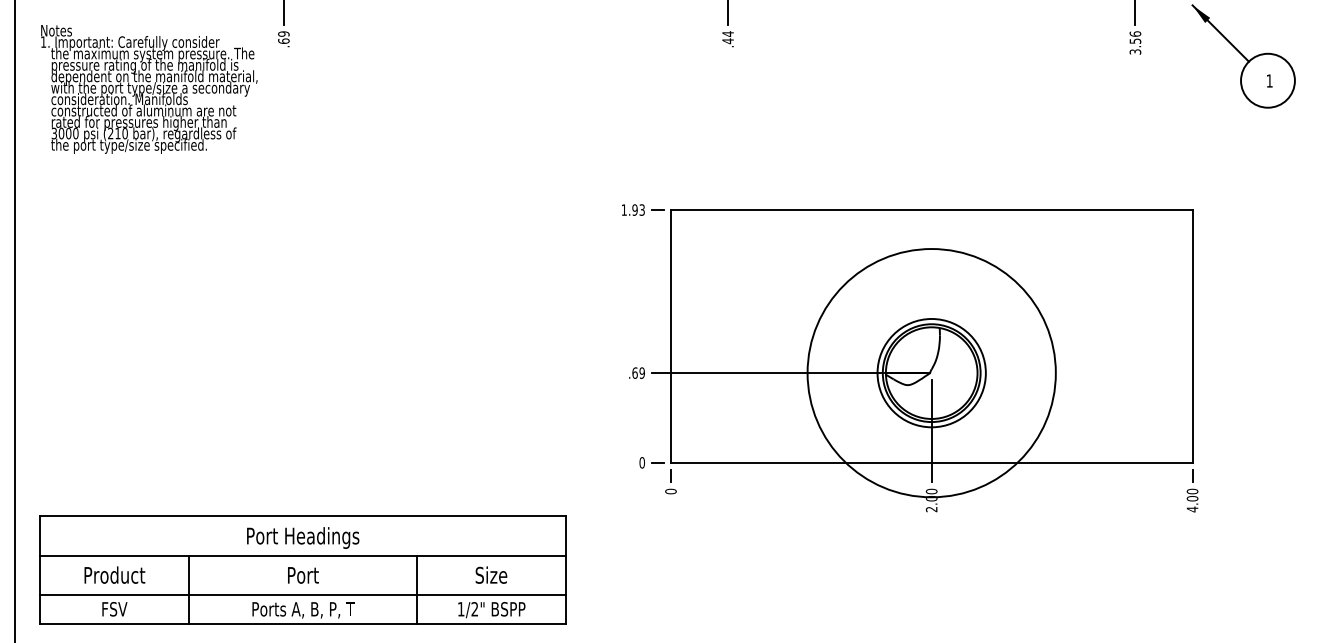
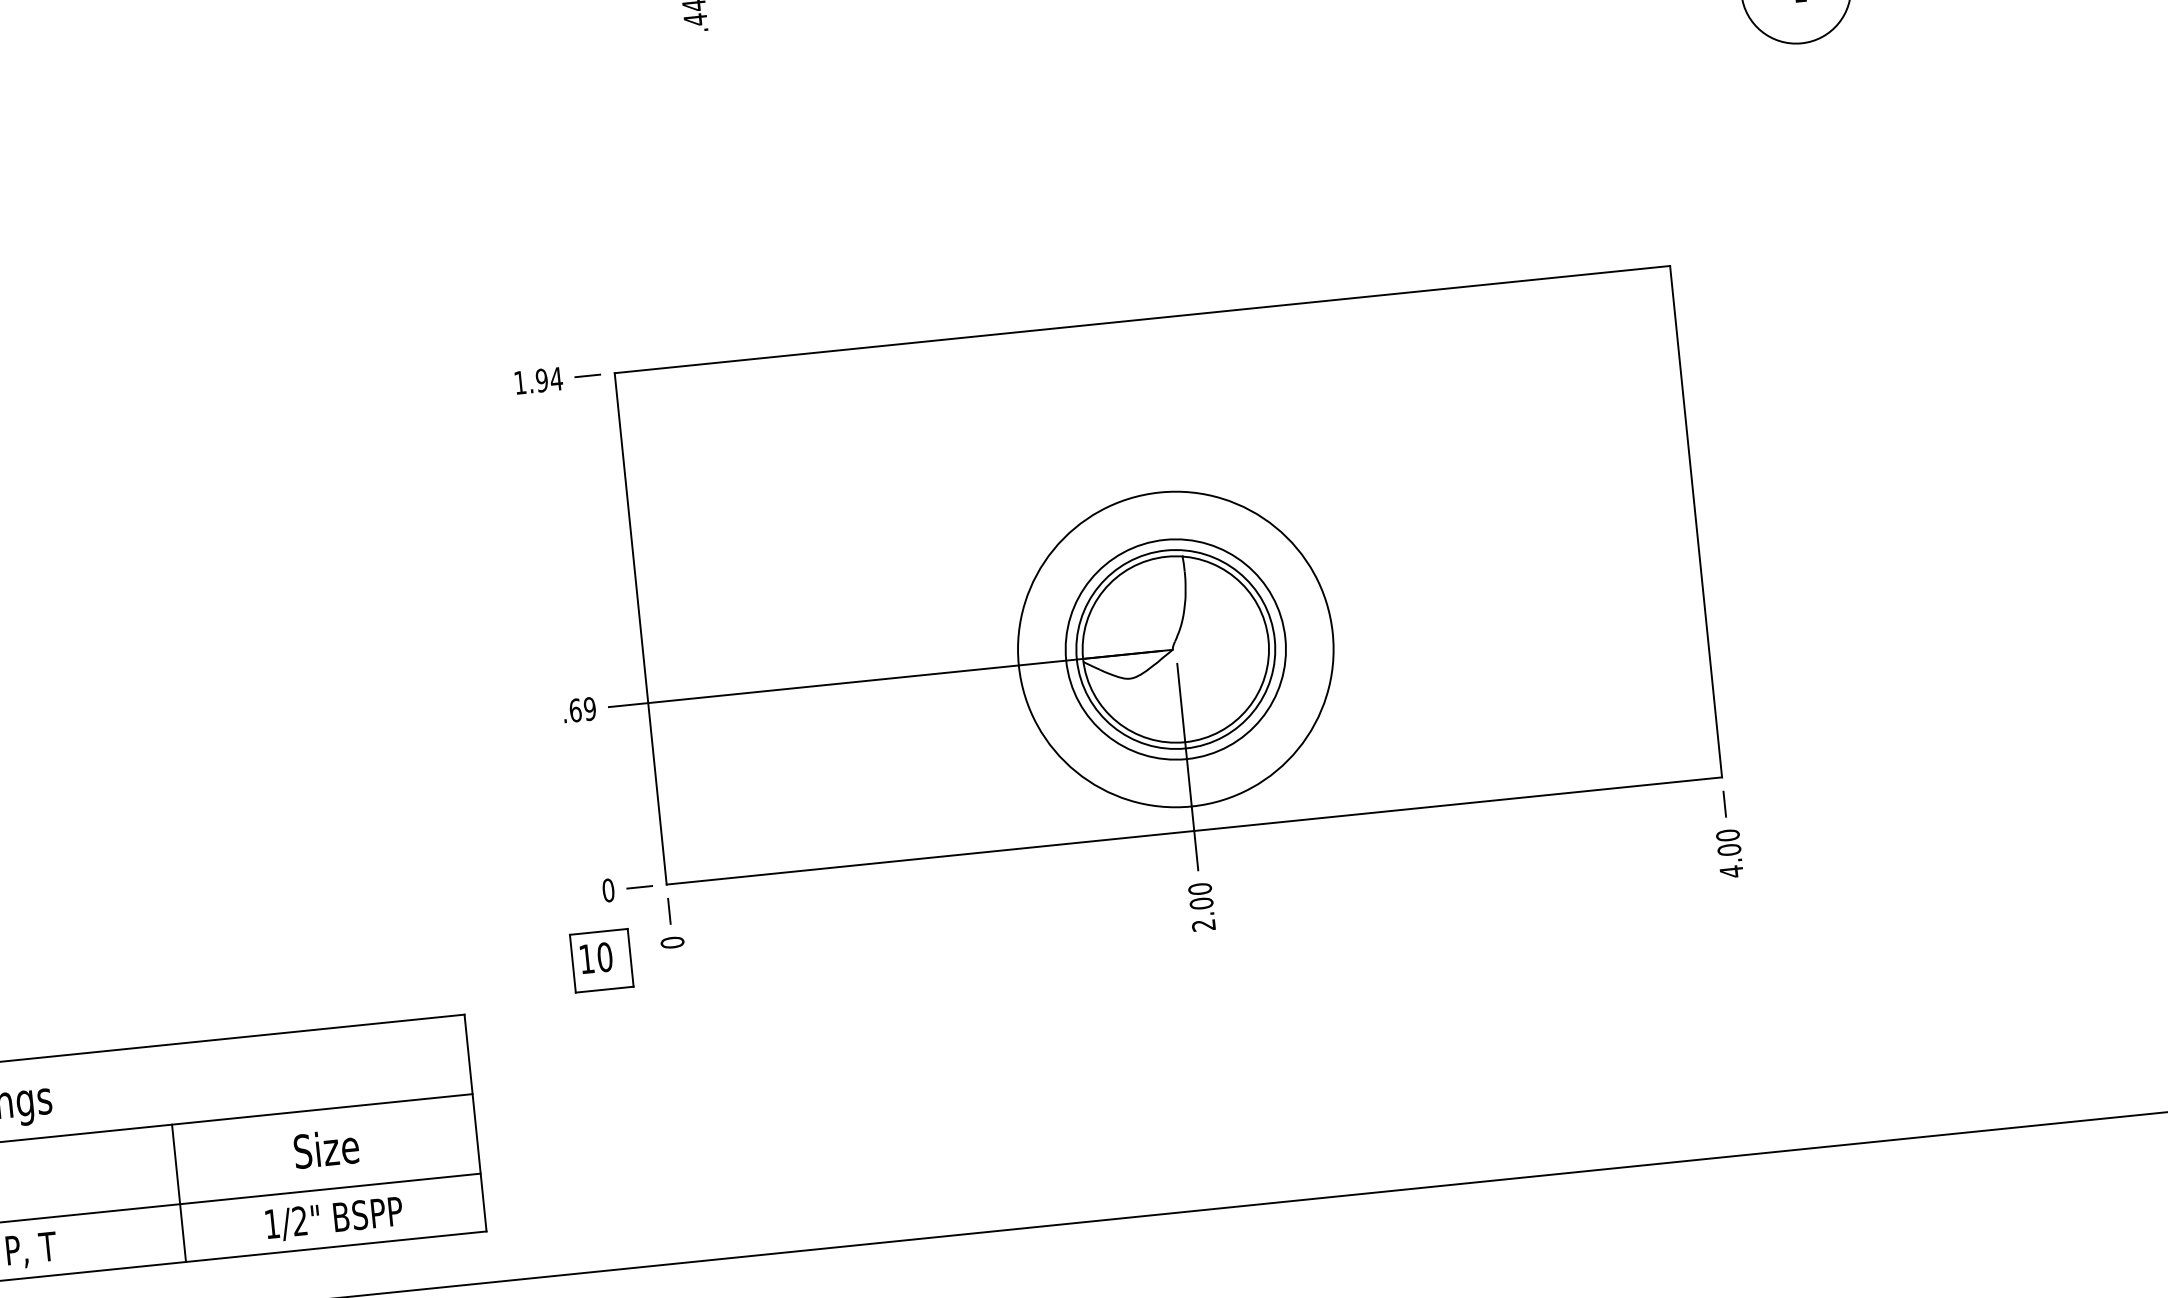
text: (642, 209) -> (556, 377), 1.93 -> 1.94
circle: (931, 372) -> (1175, 648), size x0.62
part: (635, 496) -> (601, 959), added

